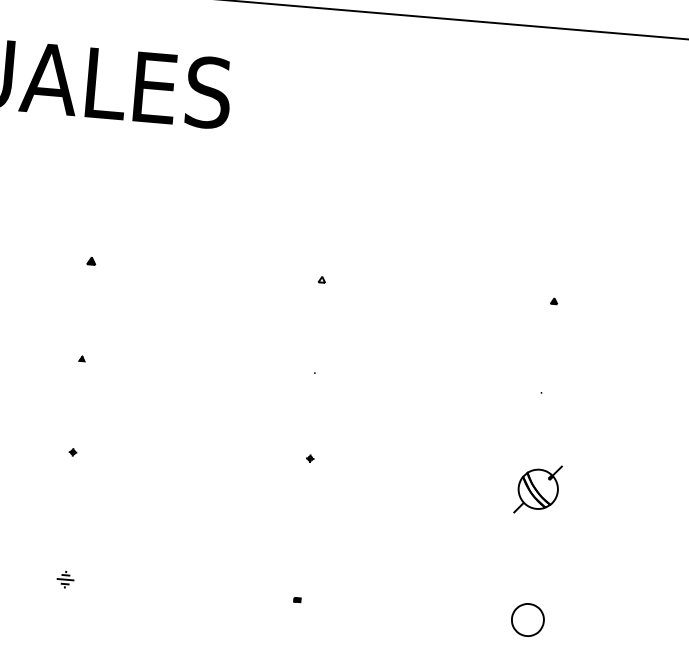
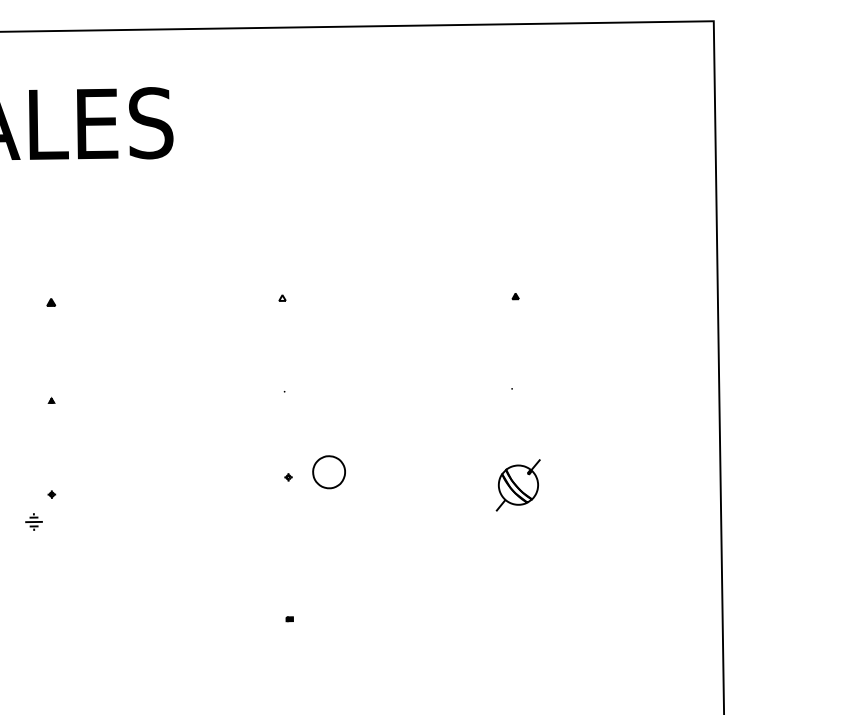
part: (65, 579) -> (33, 521), moved
part: (527, 620) -> (328, 472), moved

